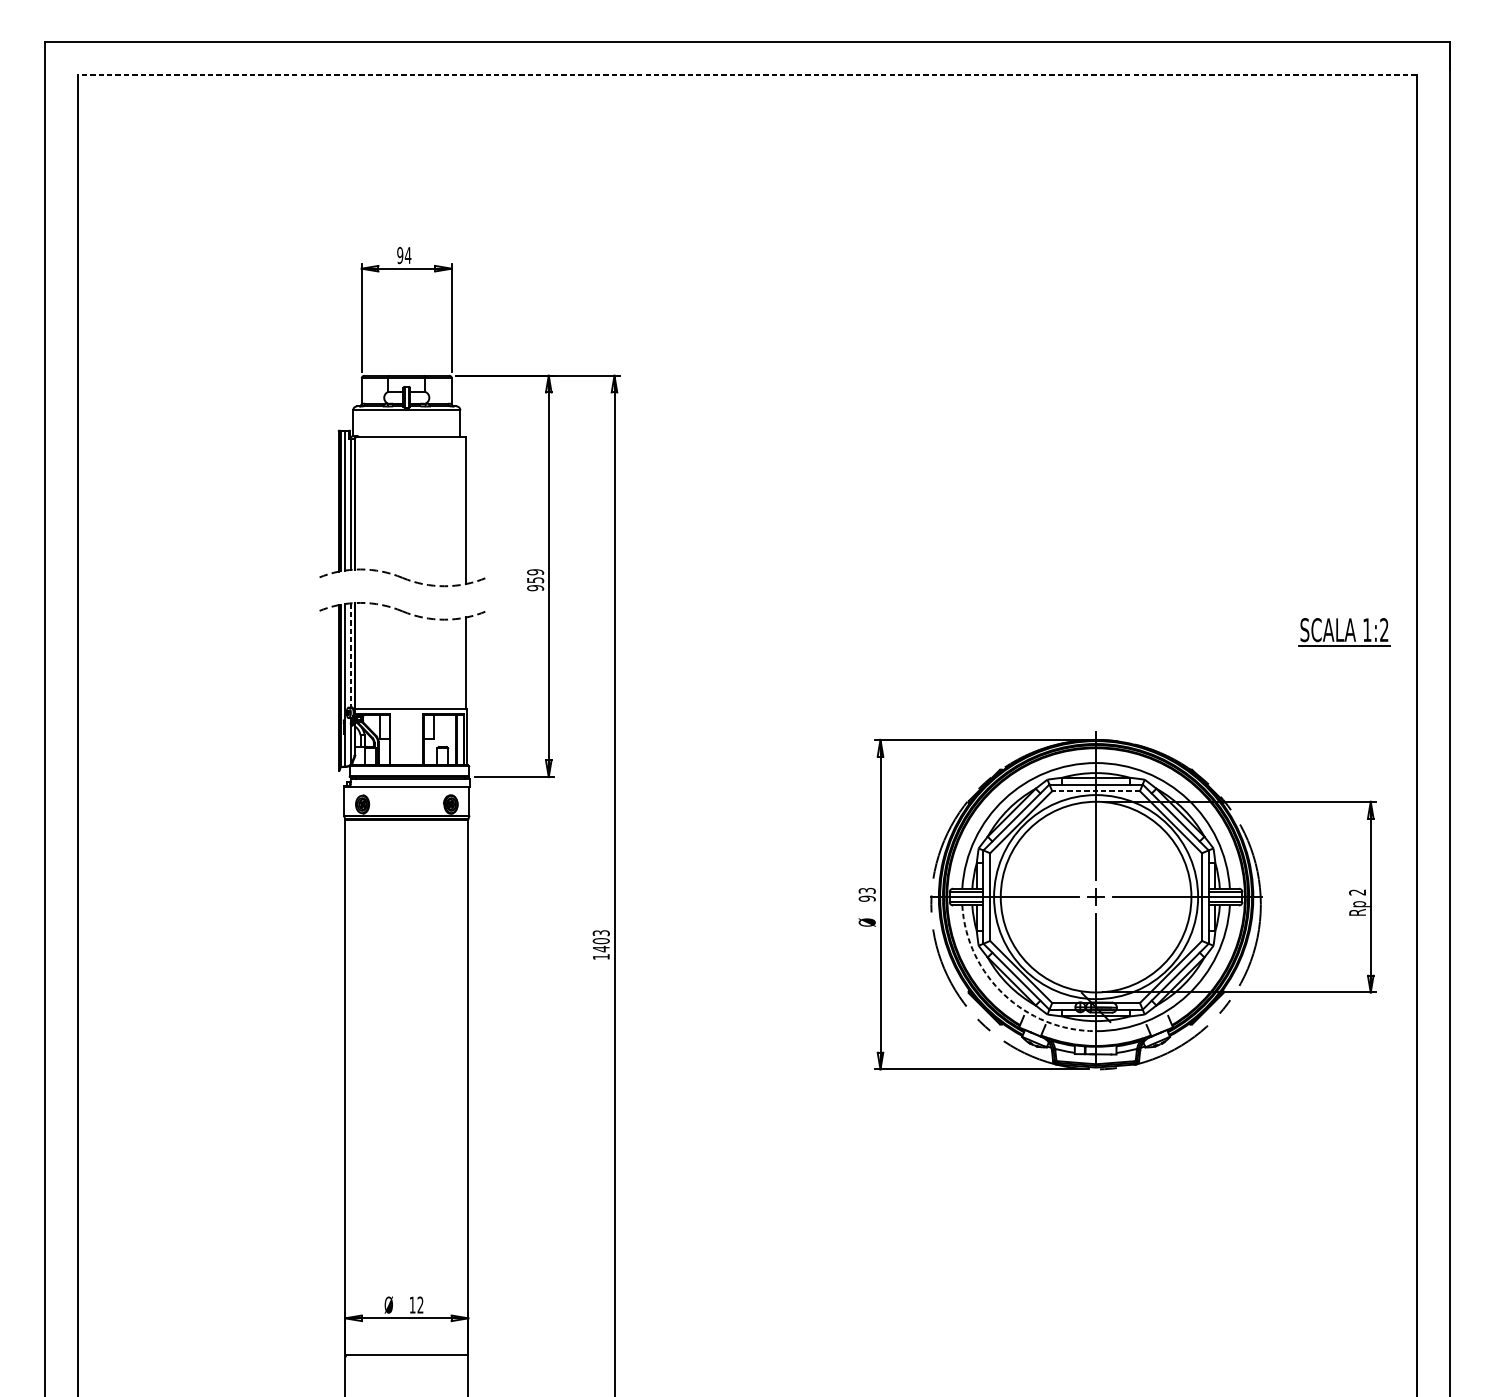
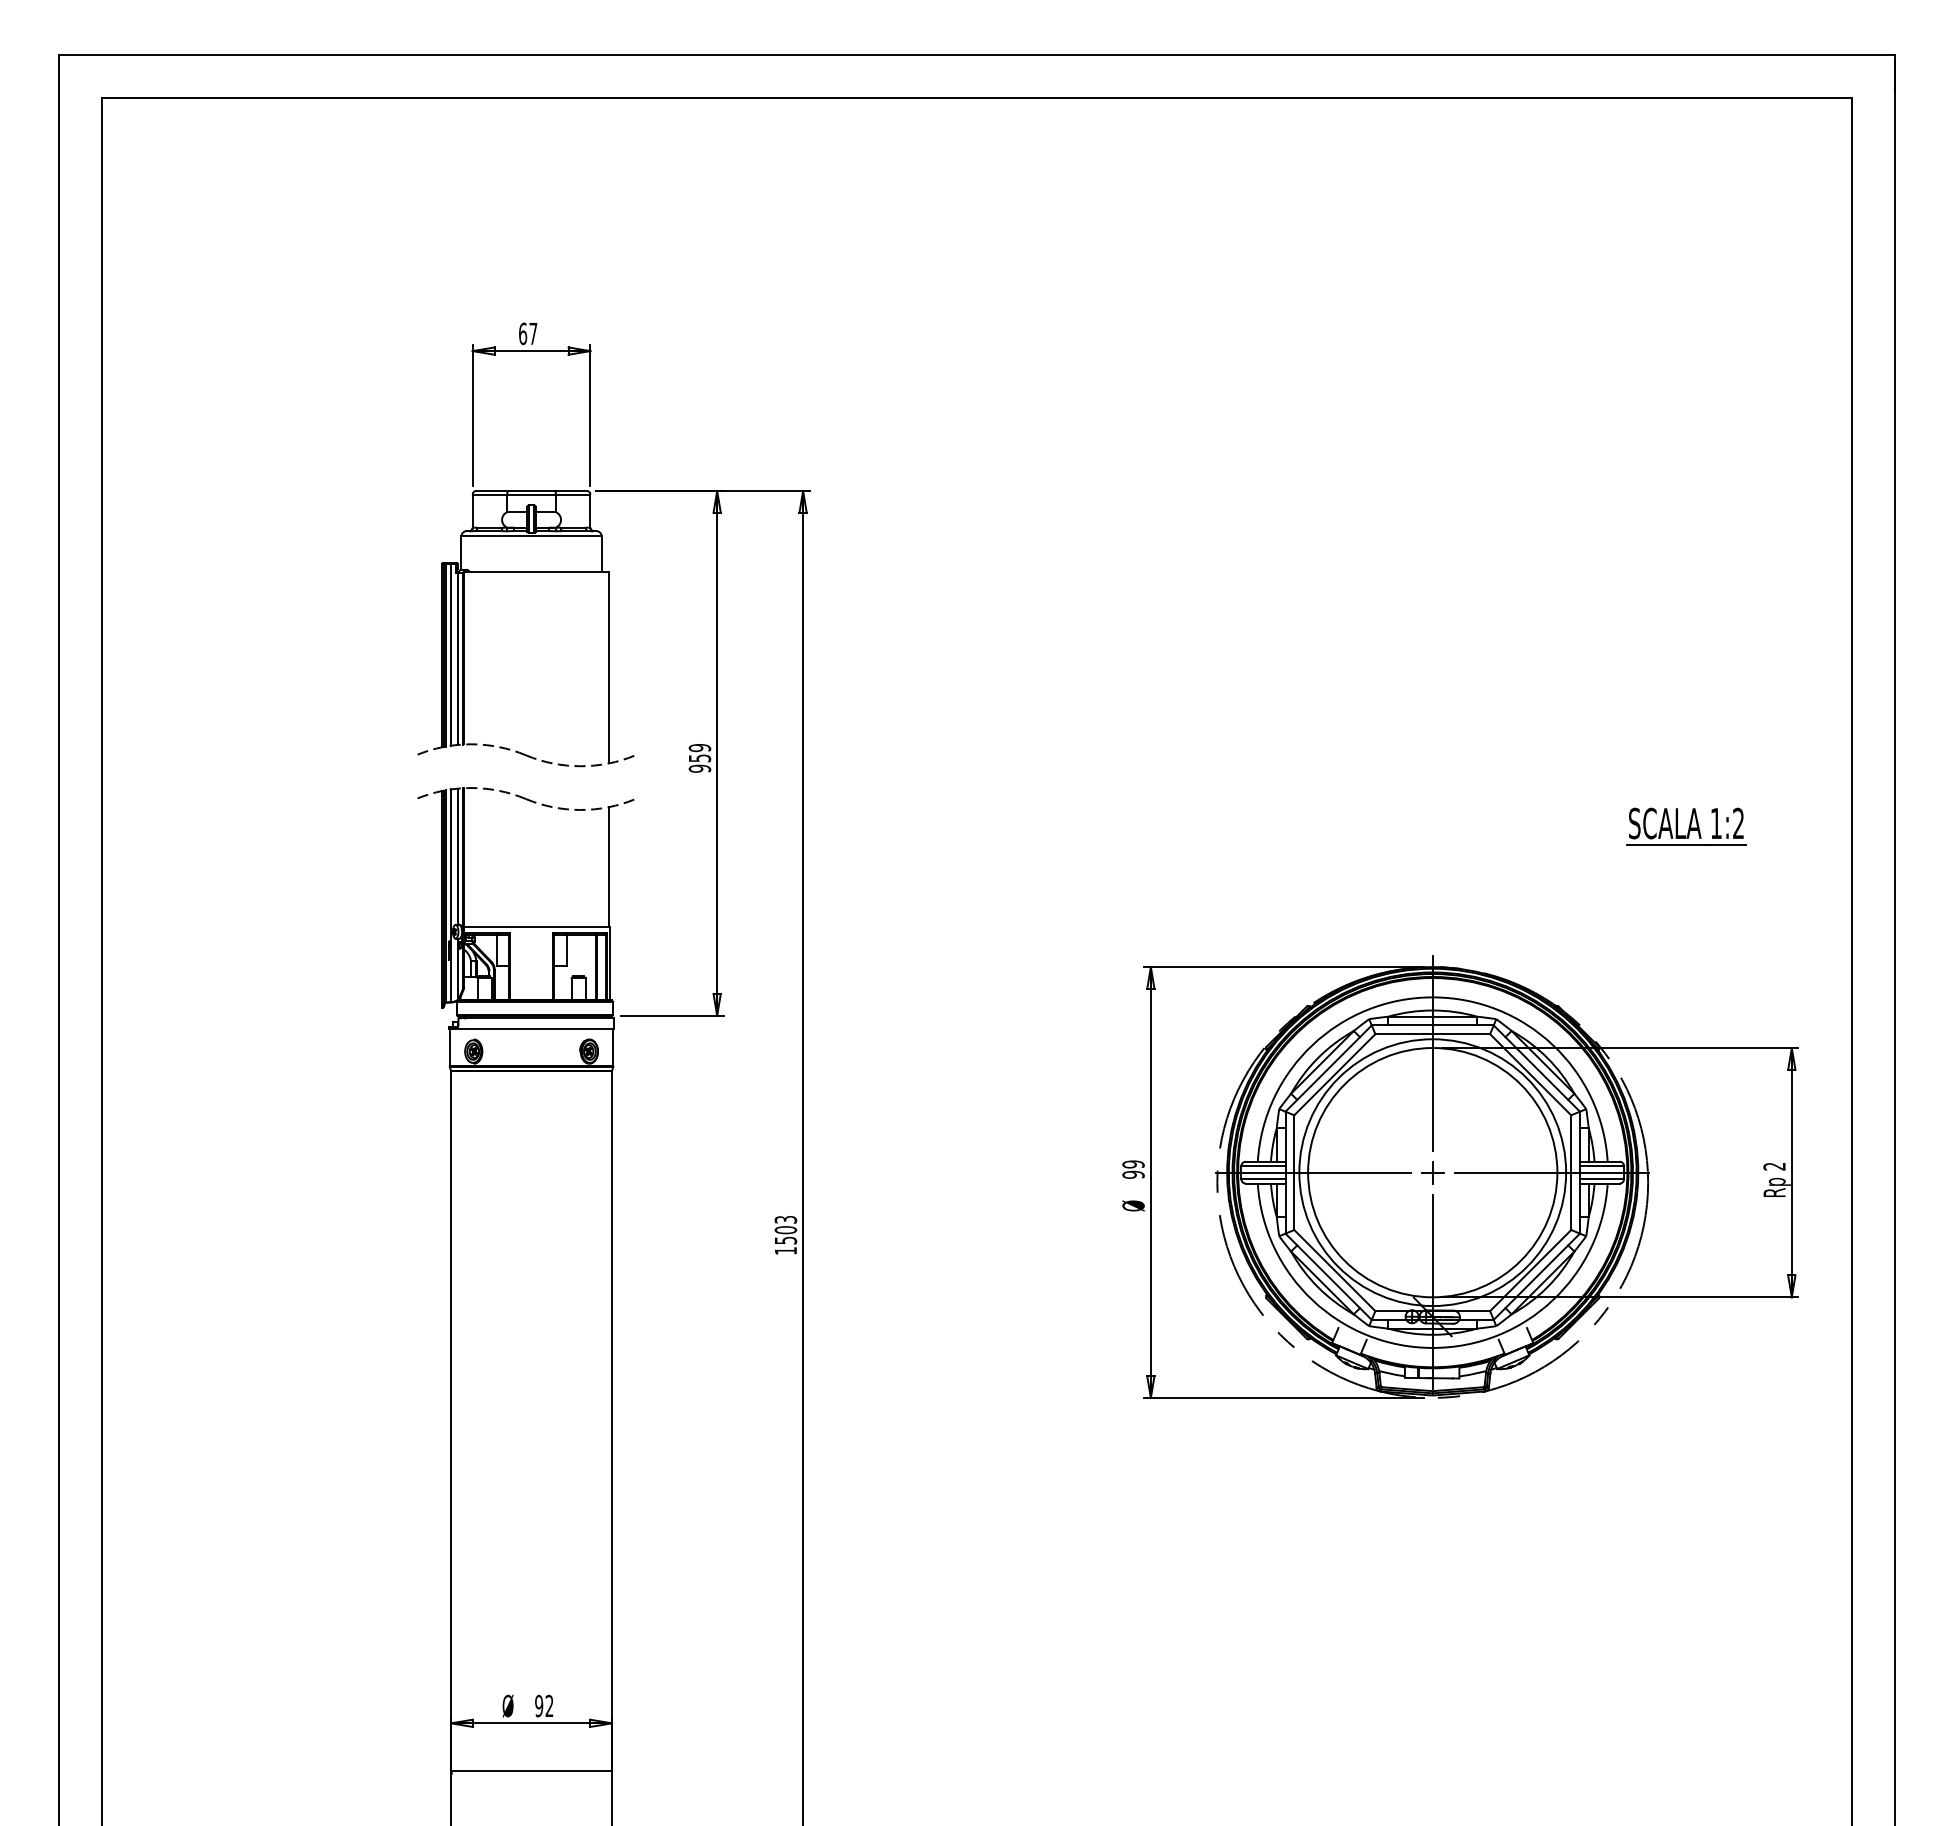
line: (747, 75) -> (976, 98), dashed -> solid
text: (404, 255) -> (528, 333), 94 -> 67
part: (1344, 632) -> (1686, 826), moved
line: (350, 656) -> (458, 857), dashed -> solid
line: (1095, 791) -> (1432, 1034), dashed -> solid
text: (867, 890) -> (1133, 1164), 93 -> 99
text: (601, 949) -> (786, 1240), 1403 -> 1503
arc: (1004, 994) -> (1312, 1300), dashed -> solid
text: (412, 1304) -> (539, 1705), 12 -> 92

